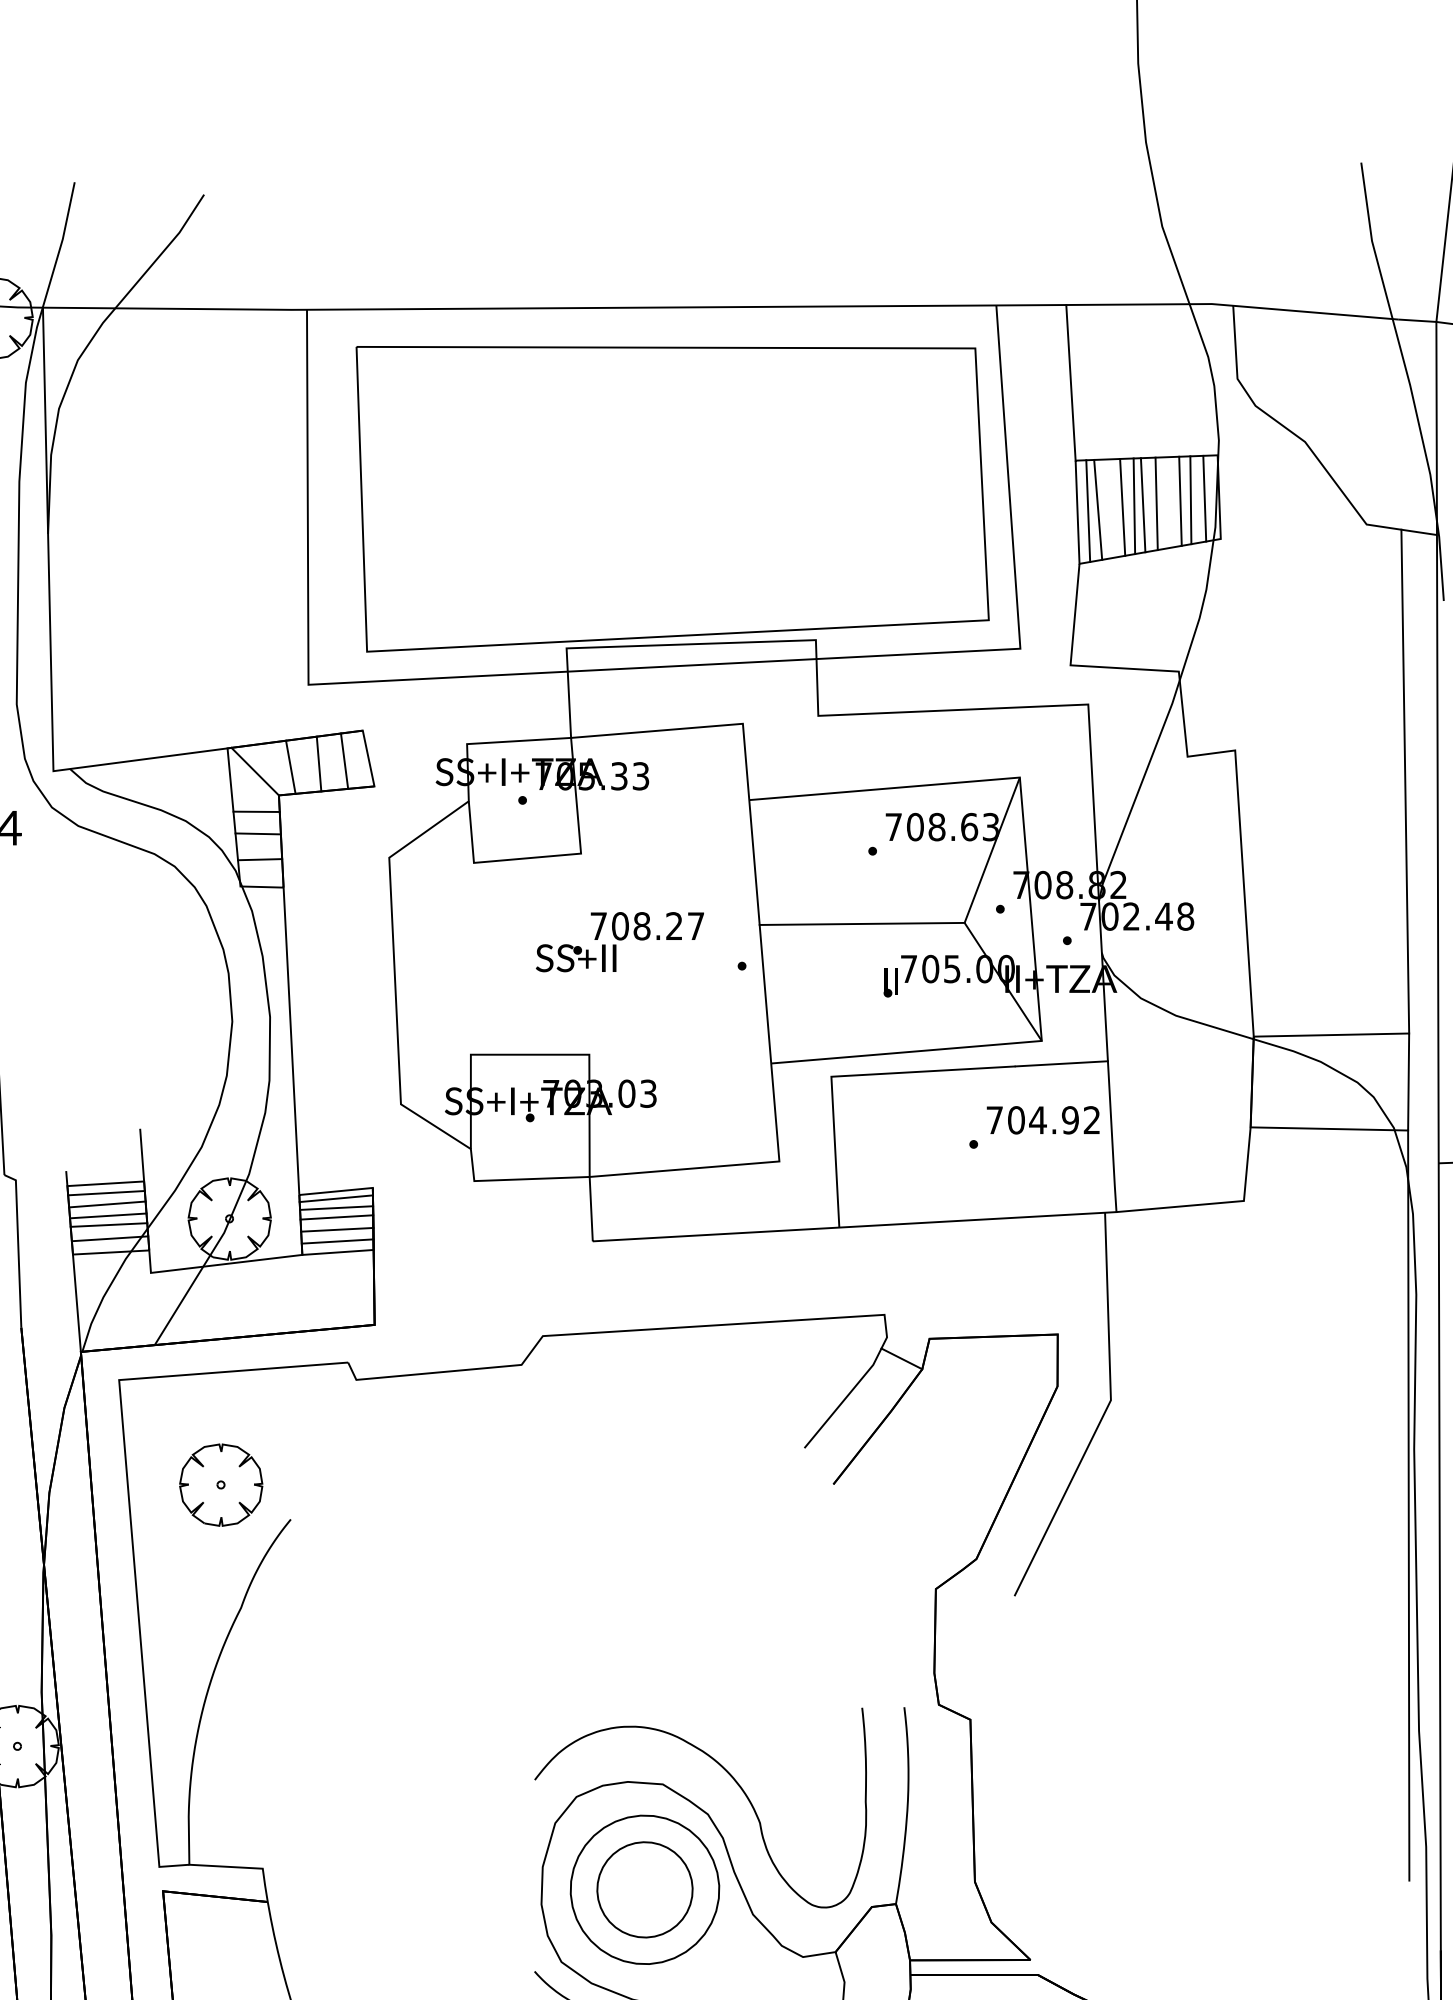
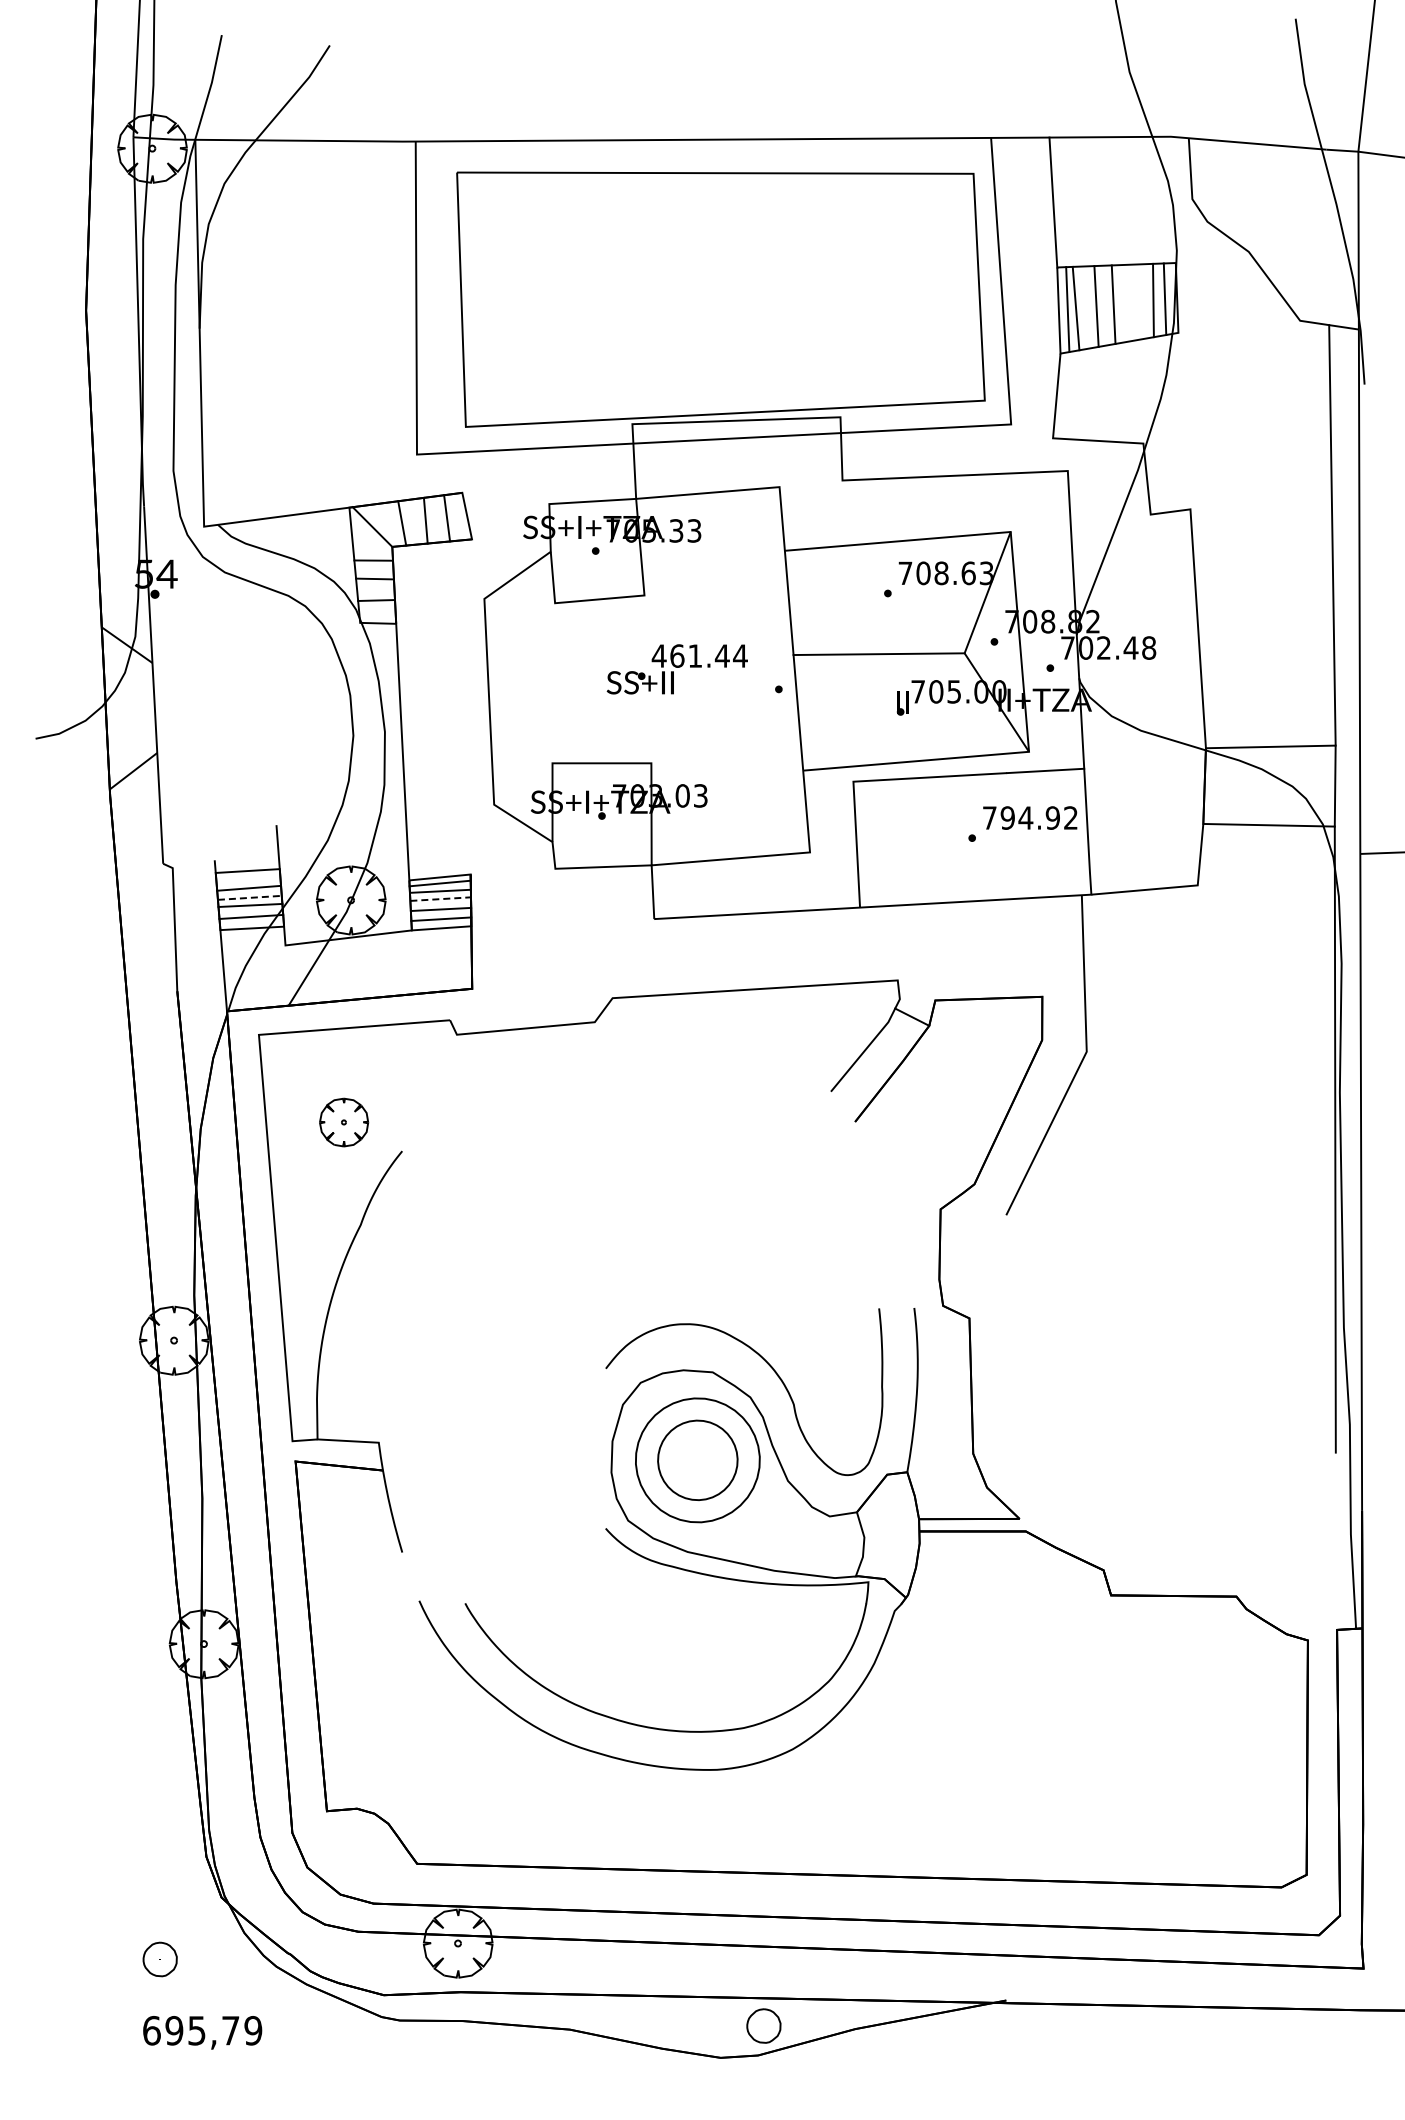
line: (1180, 501) -> (1144, 301), removed
line: (1156, 503) -> (1124, 303), removed
line: (1133, 506) -> (1105, 305), removed
text: (646, 925) -> (699, 655), 708.27 -> 461.44
text: (1015, 1119) -> (1007, 817), 704.92 -> 794.92
line: (106, 1192) -> (248, 878), removed
line: (107, 1215) -> (249, 897), solid -> dashed
line: (337, 1217) -> (441, 899), solid -> dashed
part: (220, 1485) -> (343, 1122), size x0.7

